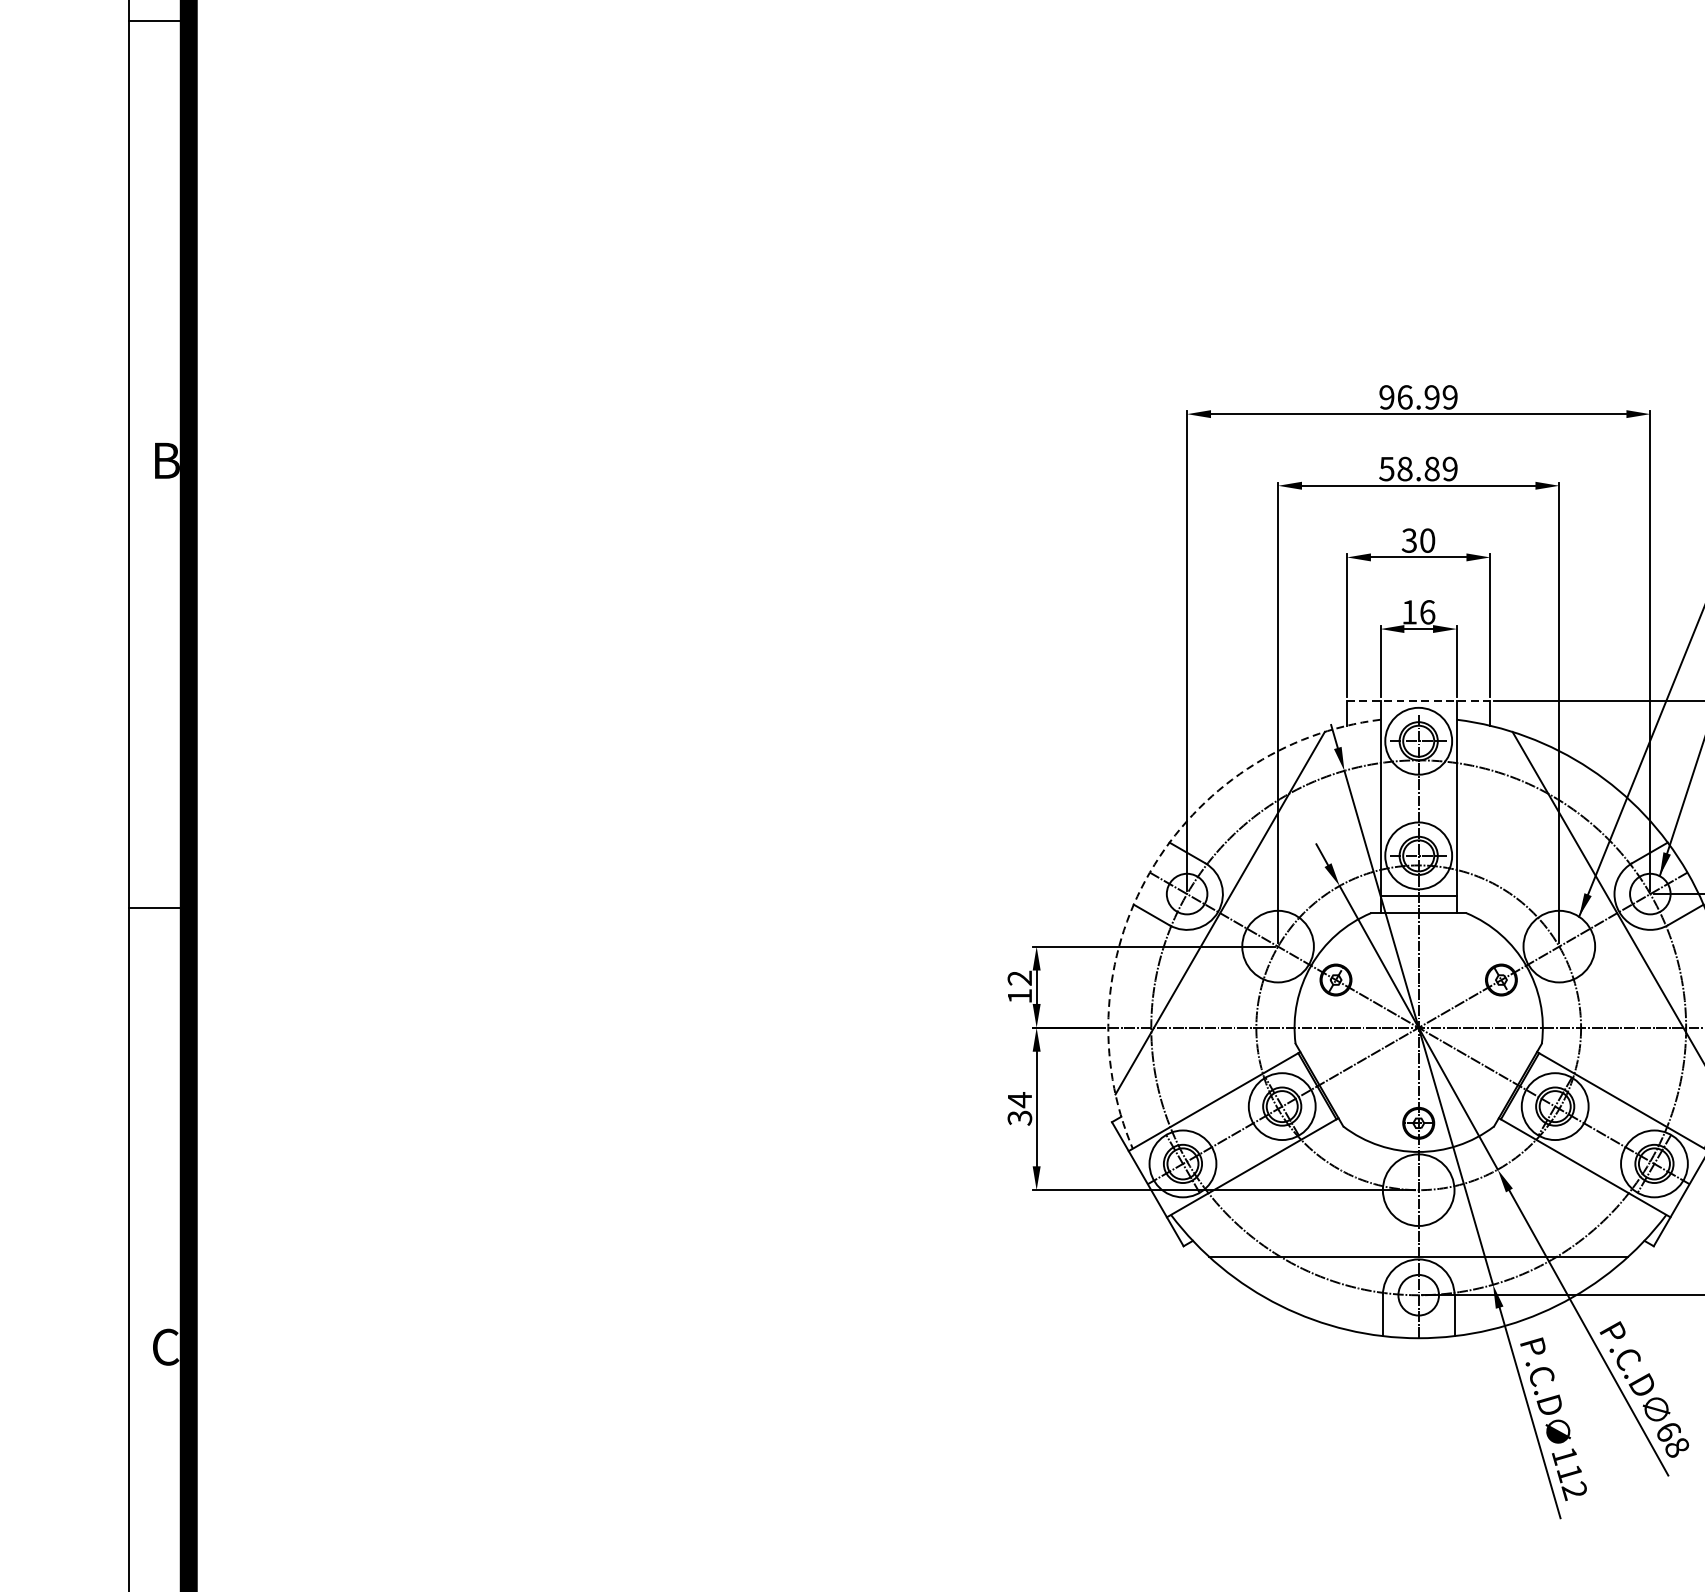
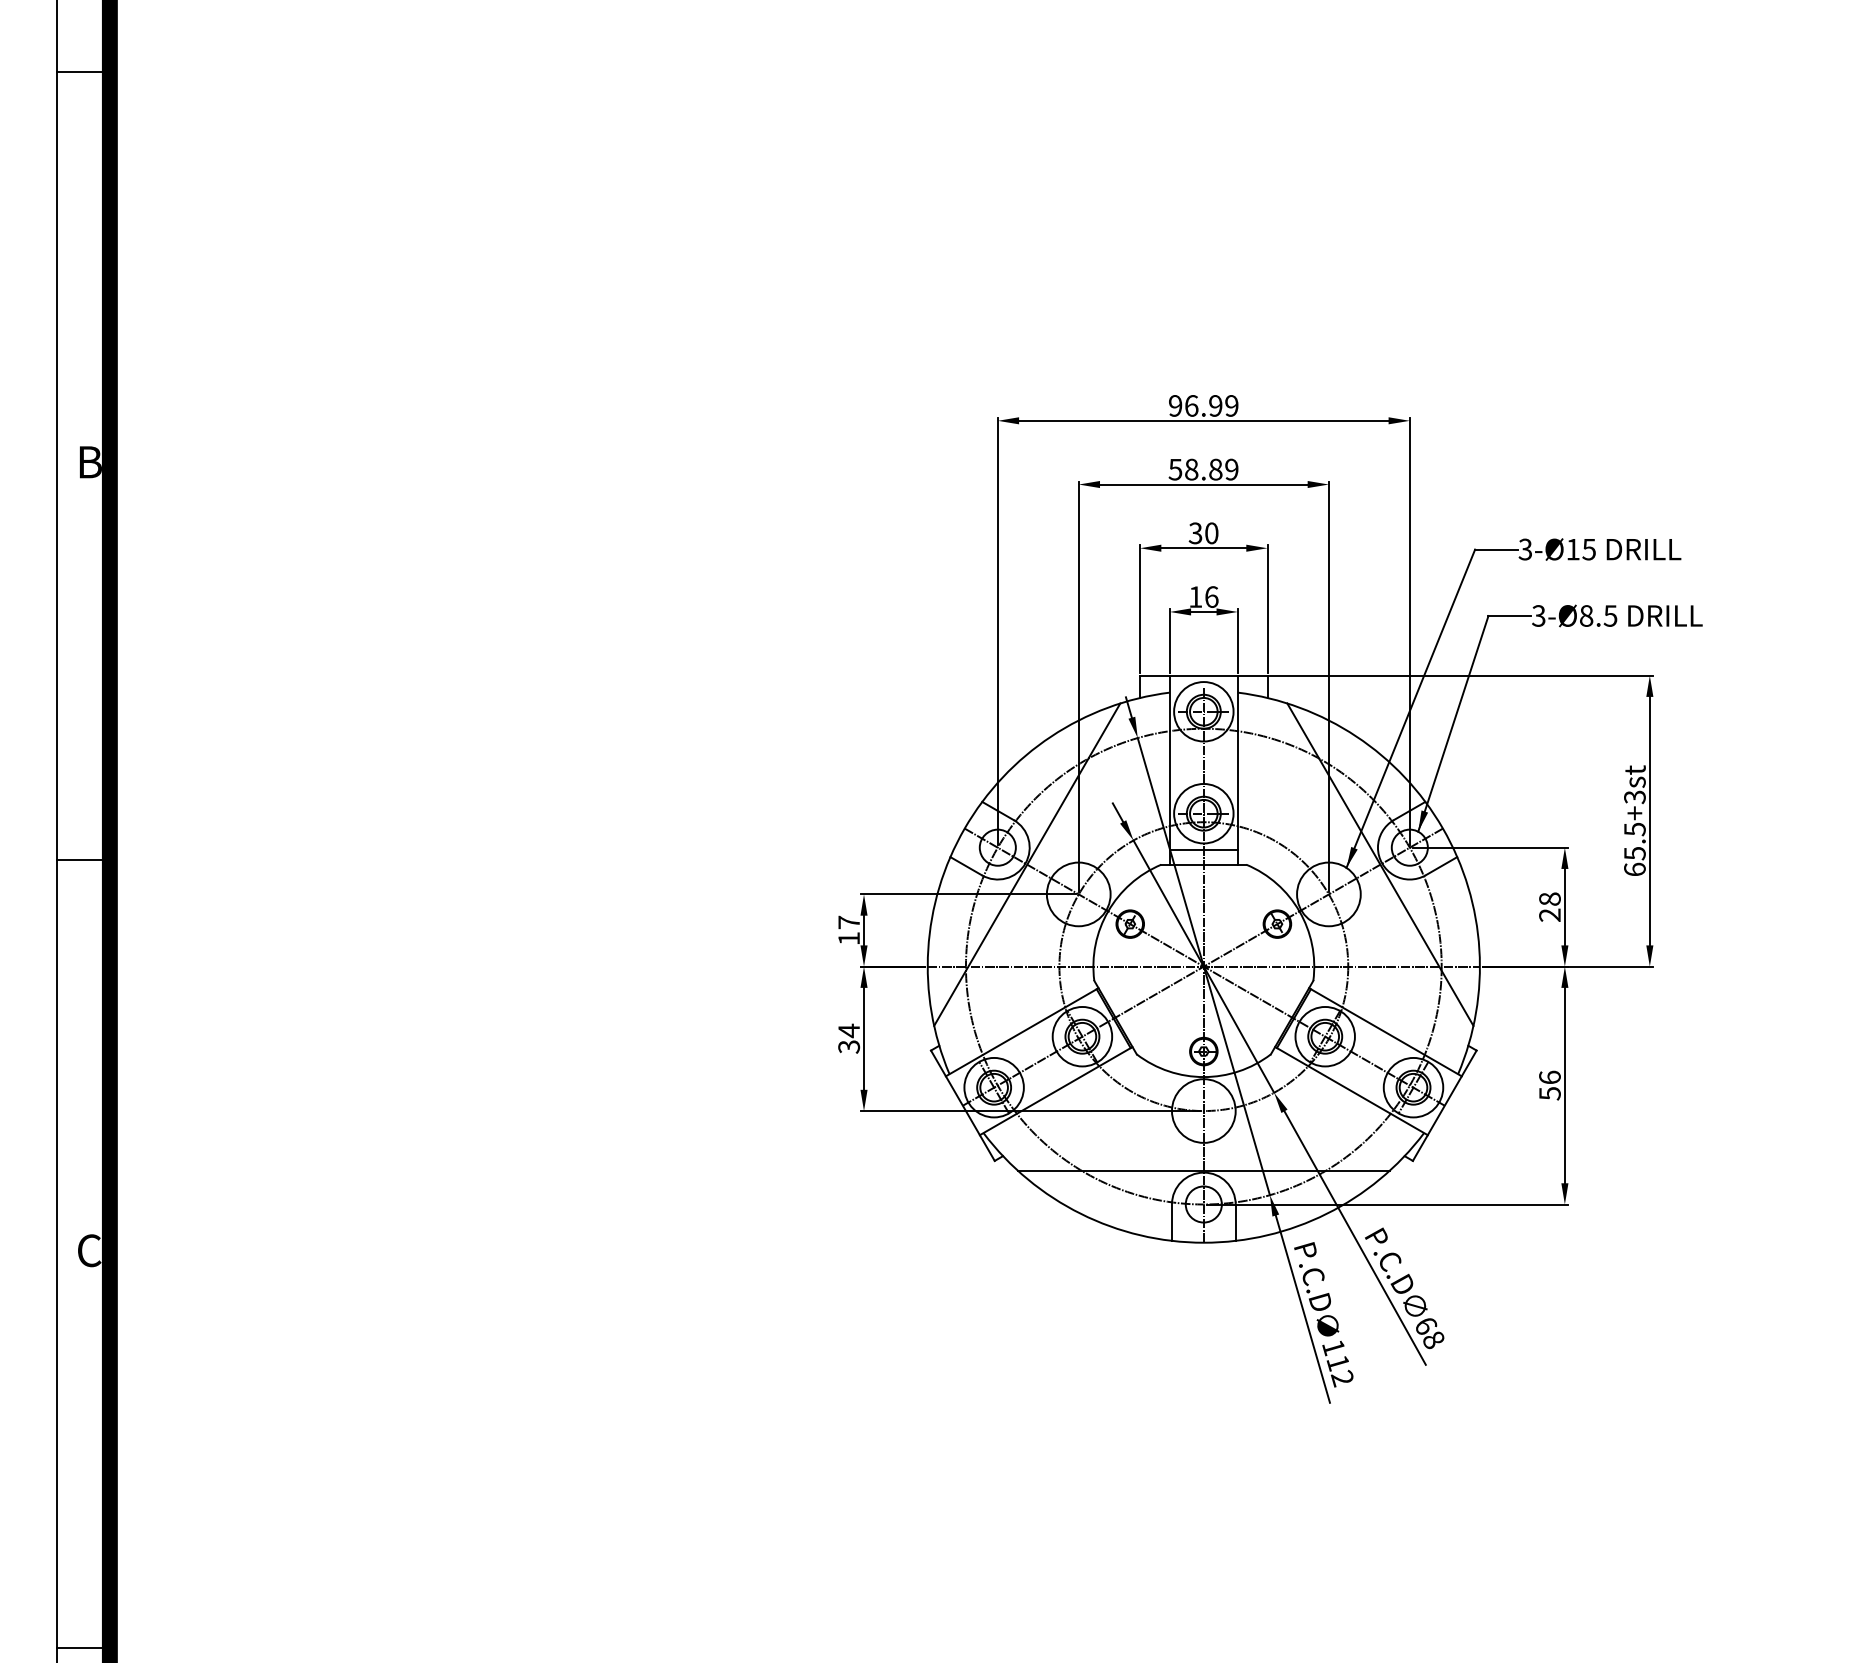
line: (1418, 700) -> (1203, 675), dashed -> solid
arc: (1149, 872) -> (964, 828), dashed -> solid
text: (1019, 978) -> (848, 922), 12 -> 17

